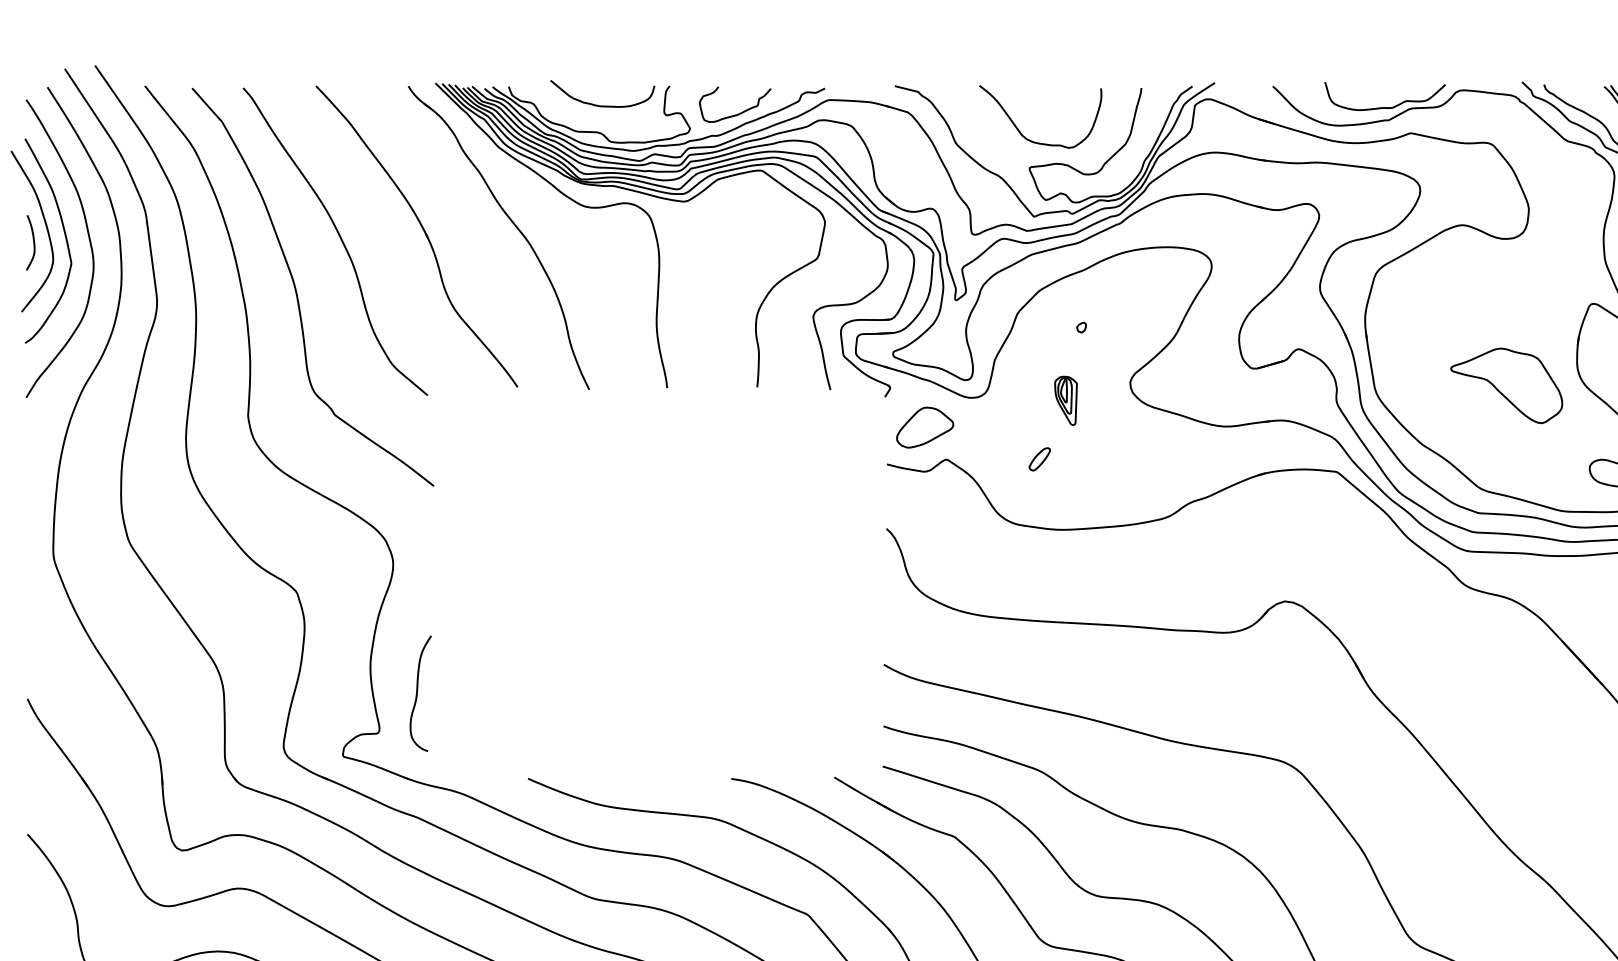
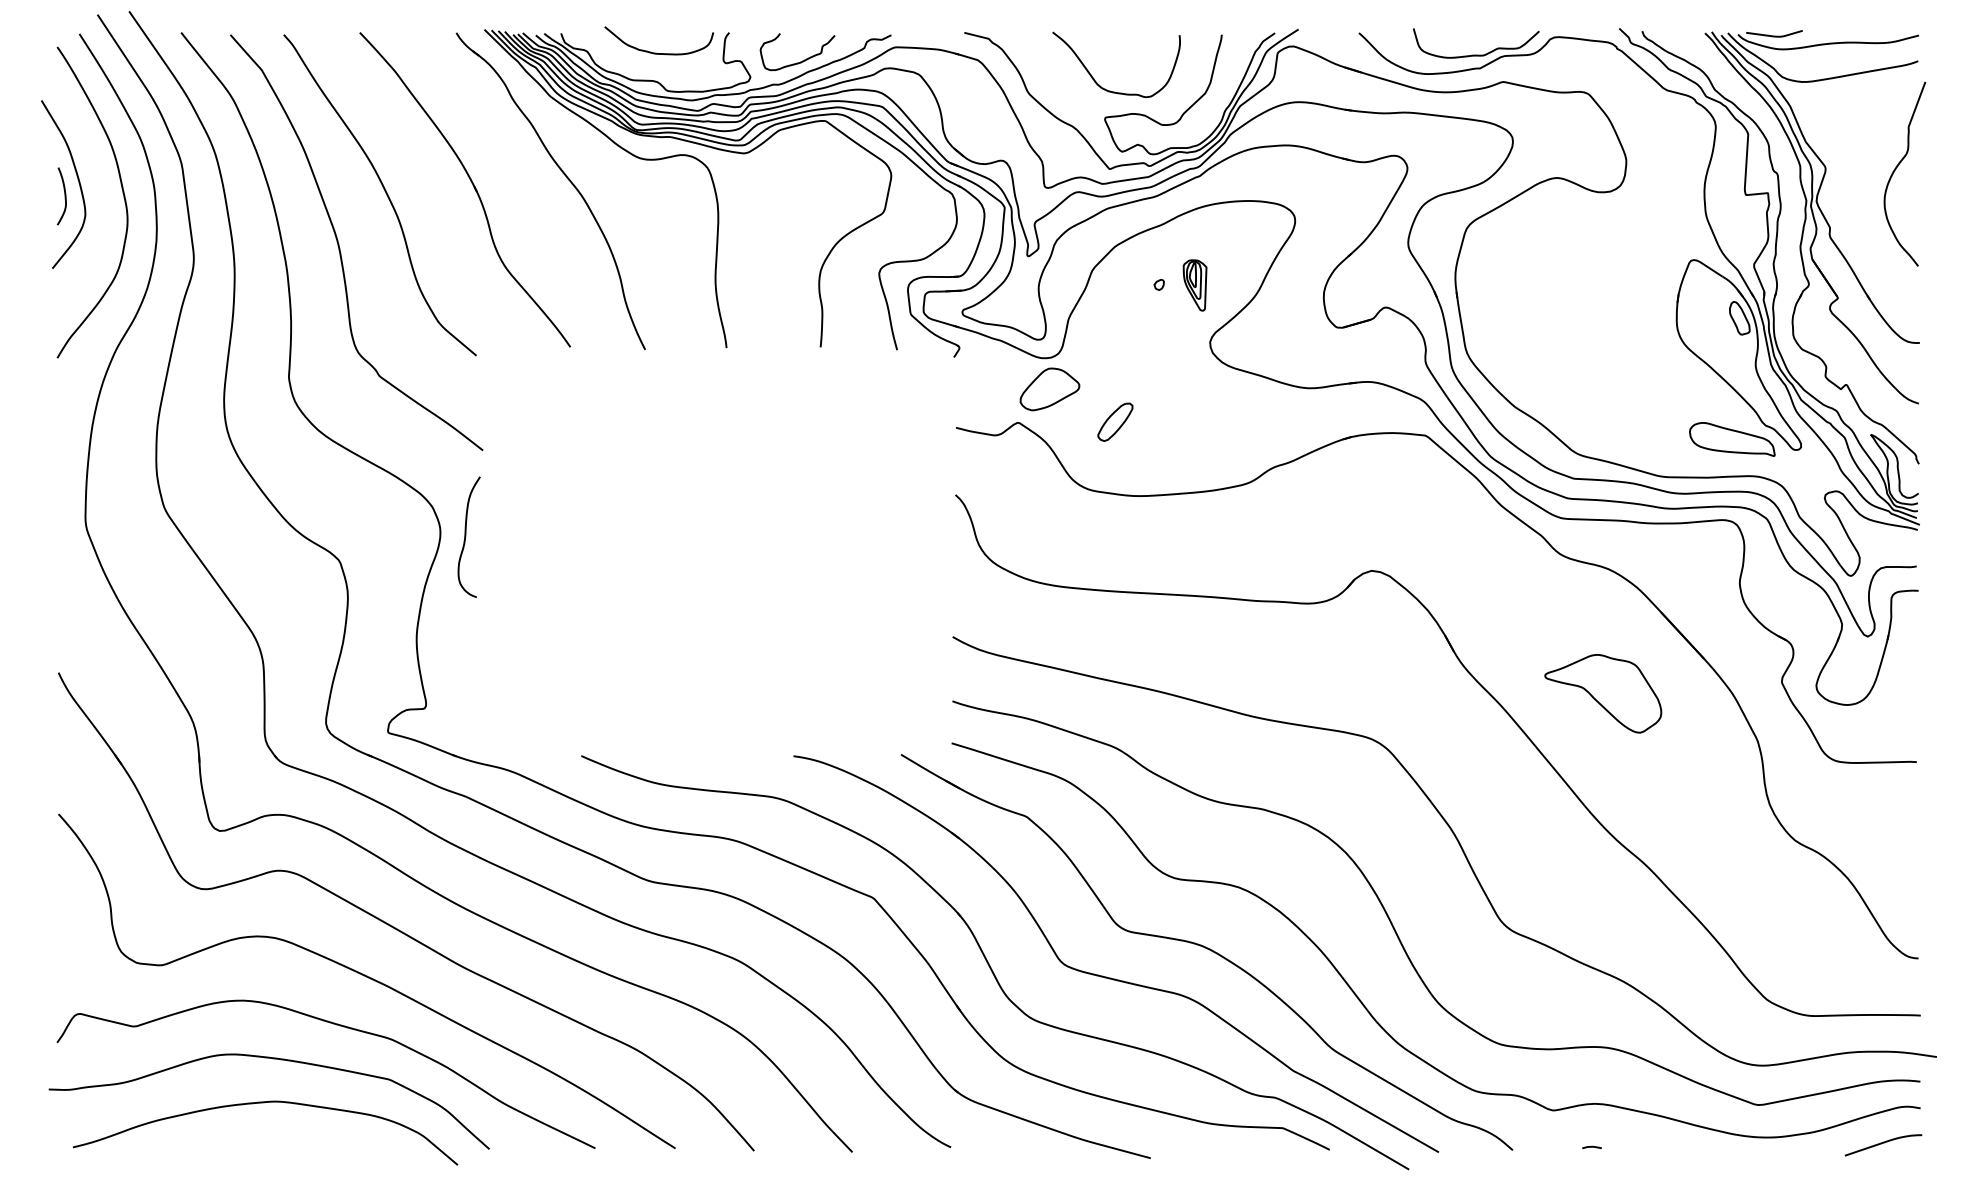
curve: (64, 237) -> (97, 190), removed
part: (1506, 385) -> (1603, 693), moved
part: (1065, 400) -> (1194, 285), moved
part: (924, 427) -> (1049, 389), moved
part: (1039, 459) -> (1115, 422), size x1.6
curve: (418, 693) -> (466, 536), moved

